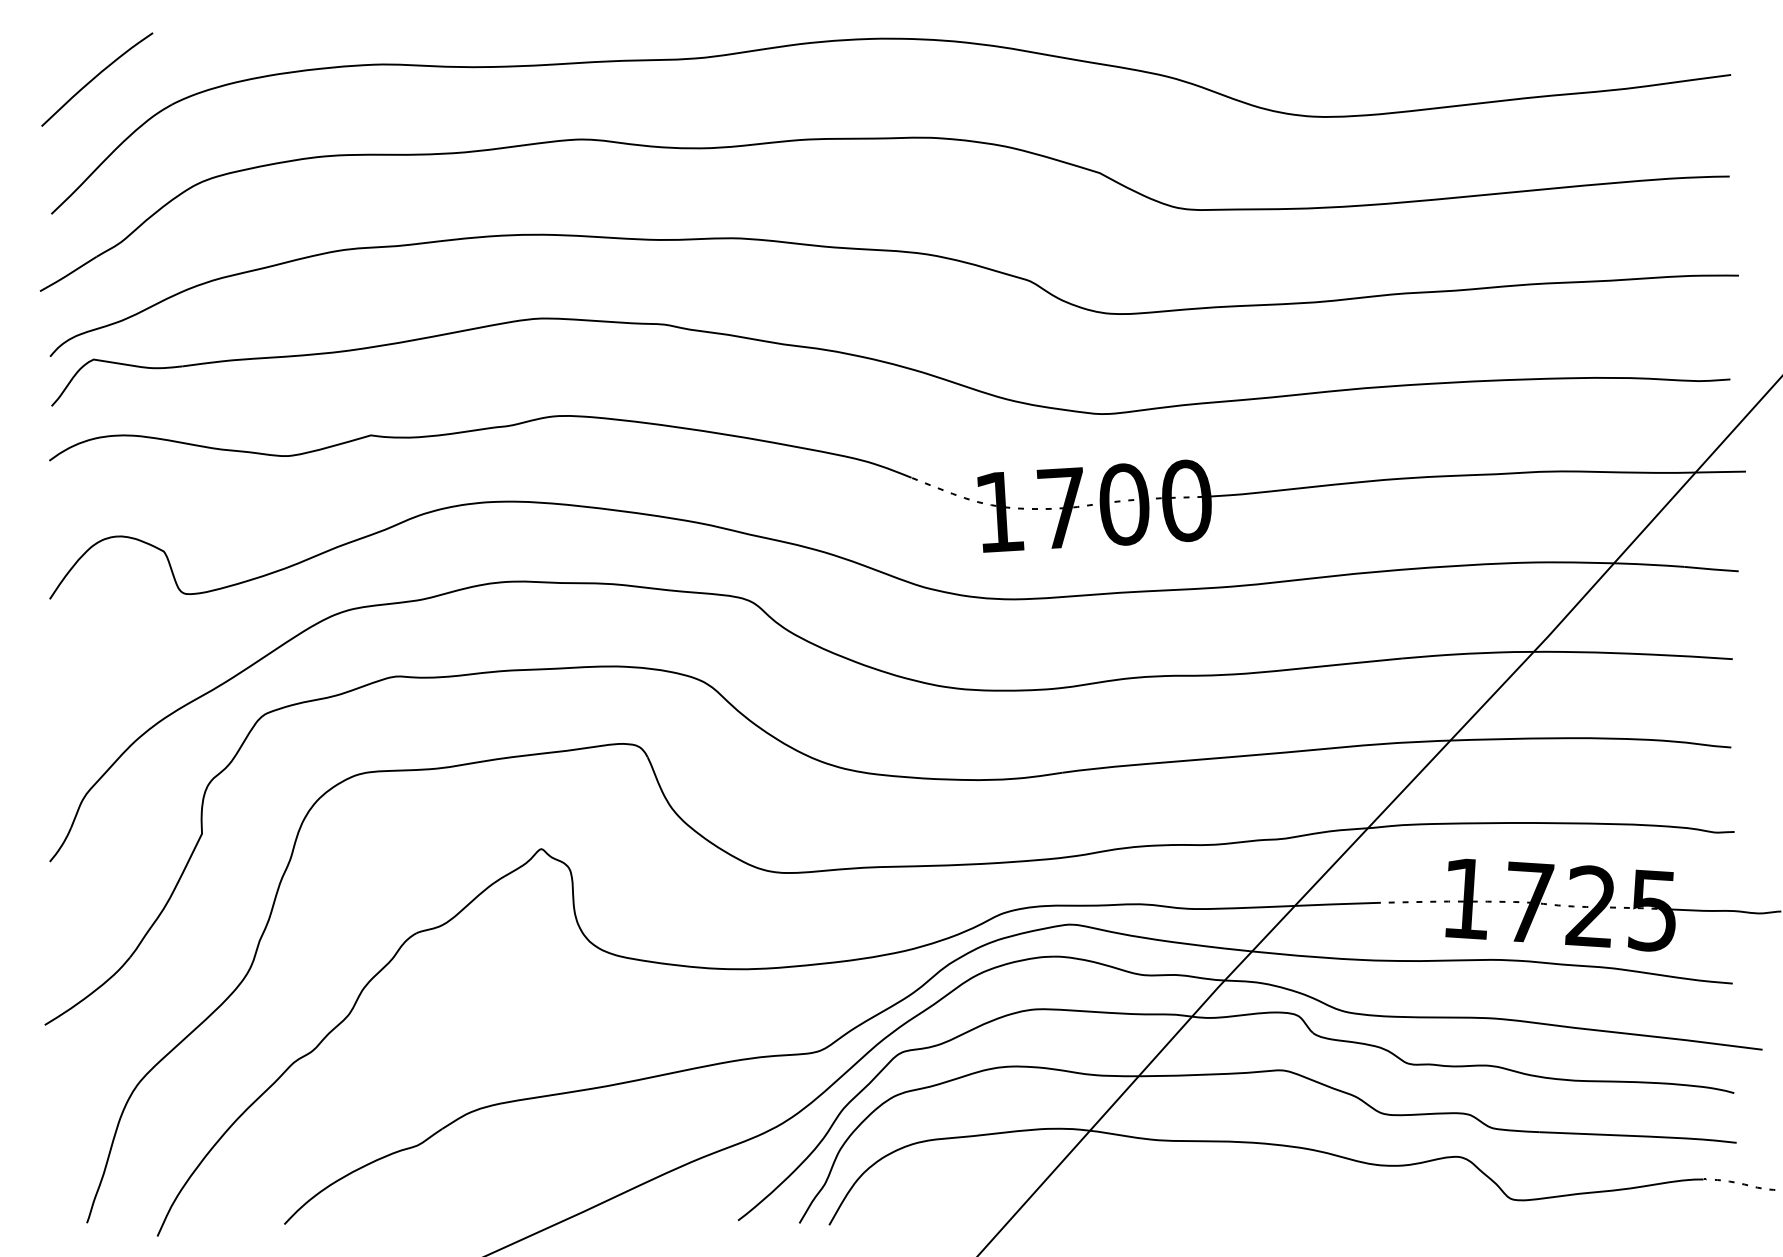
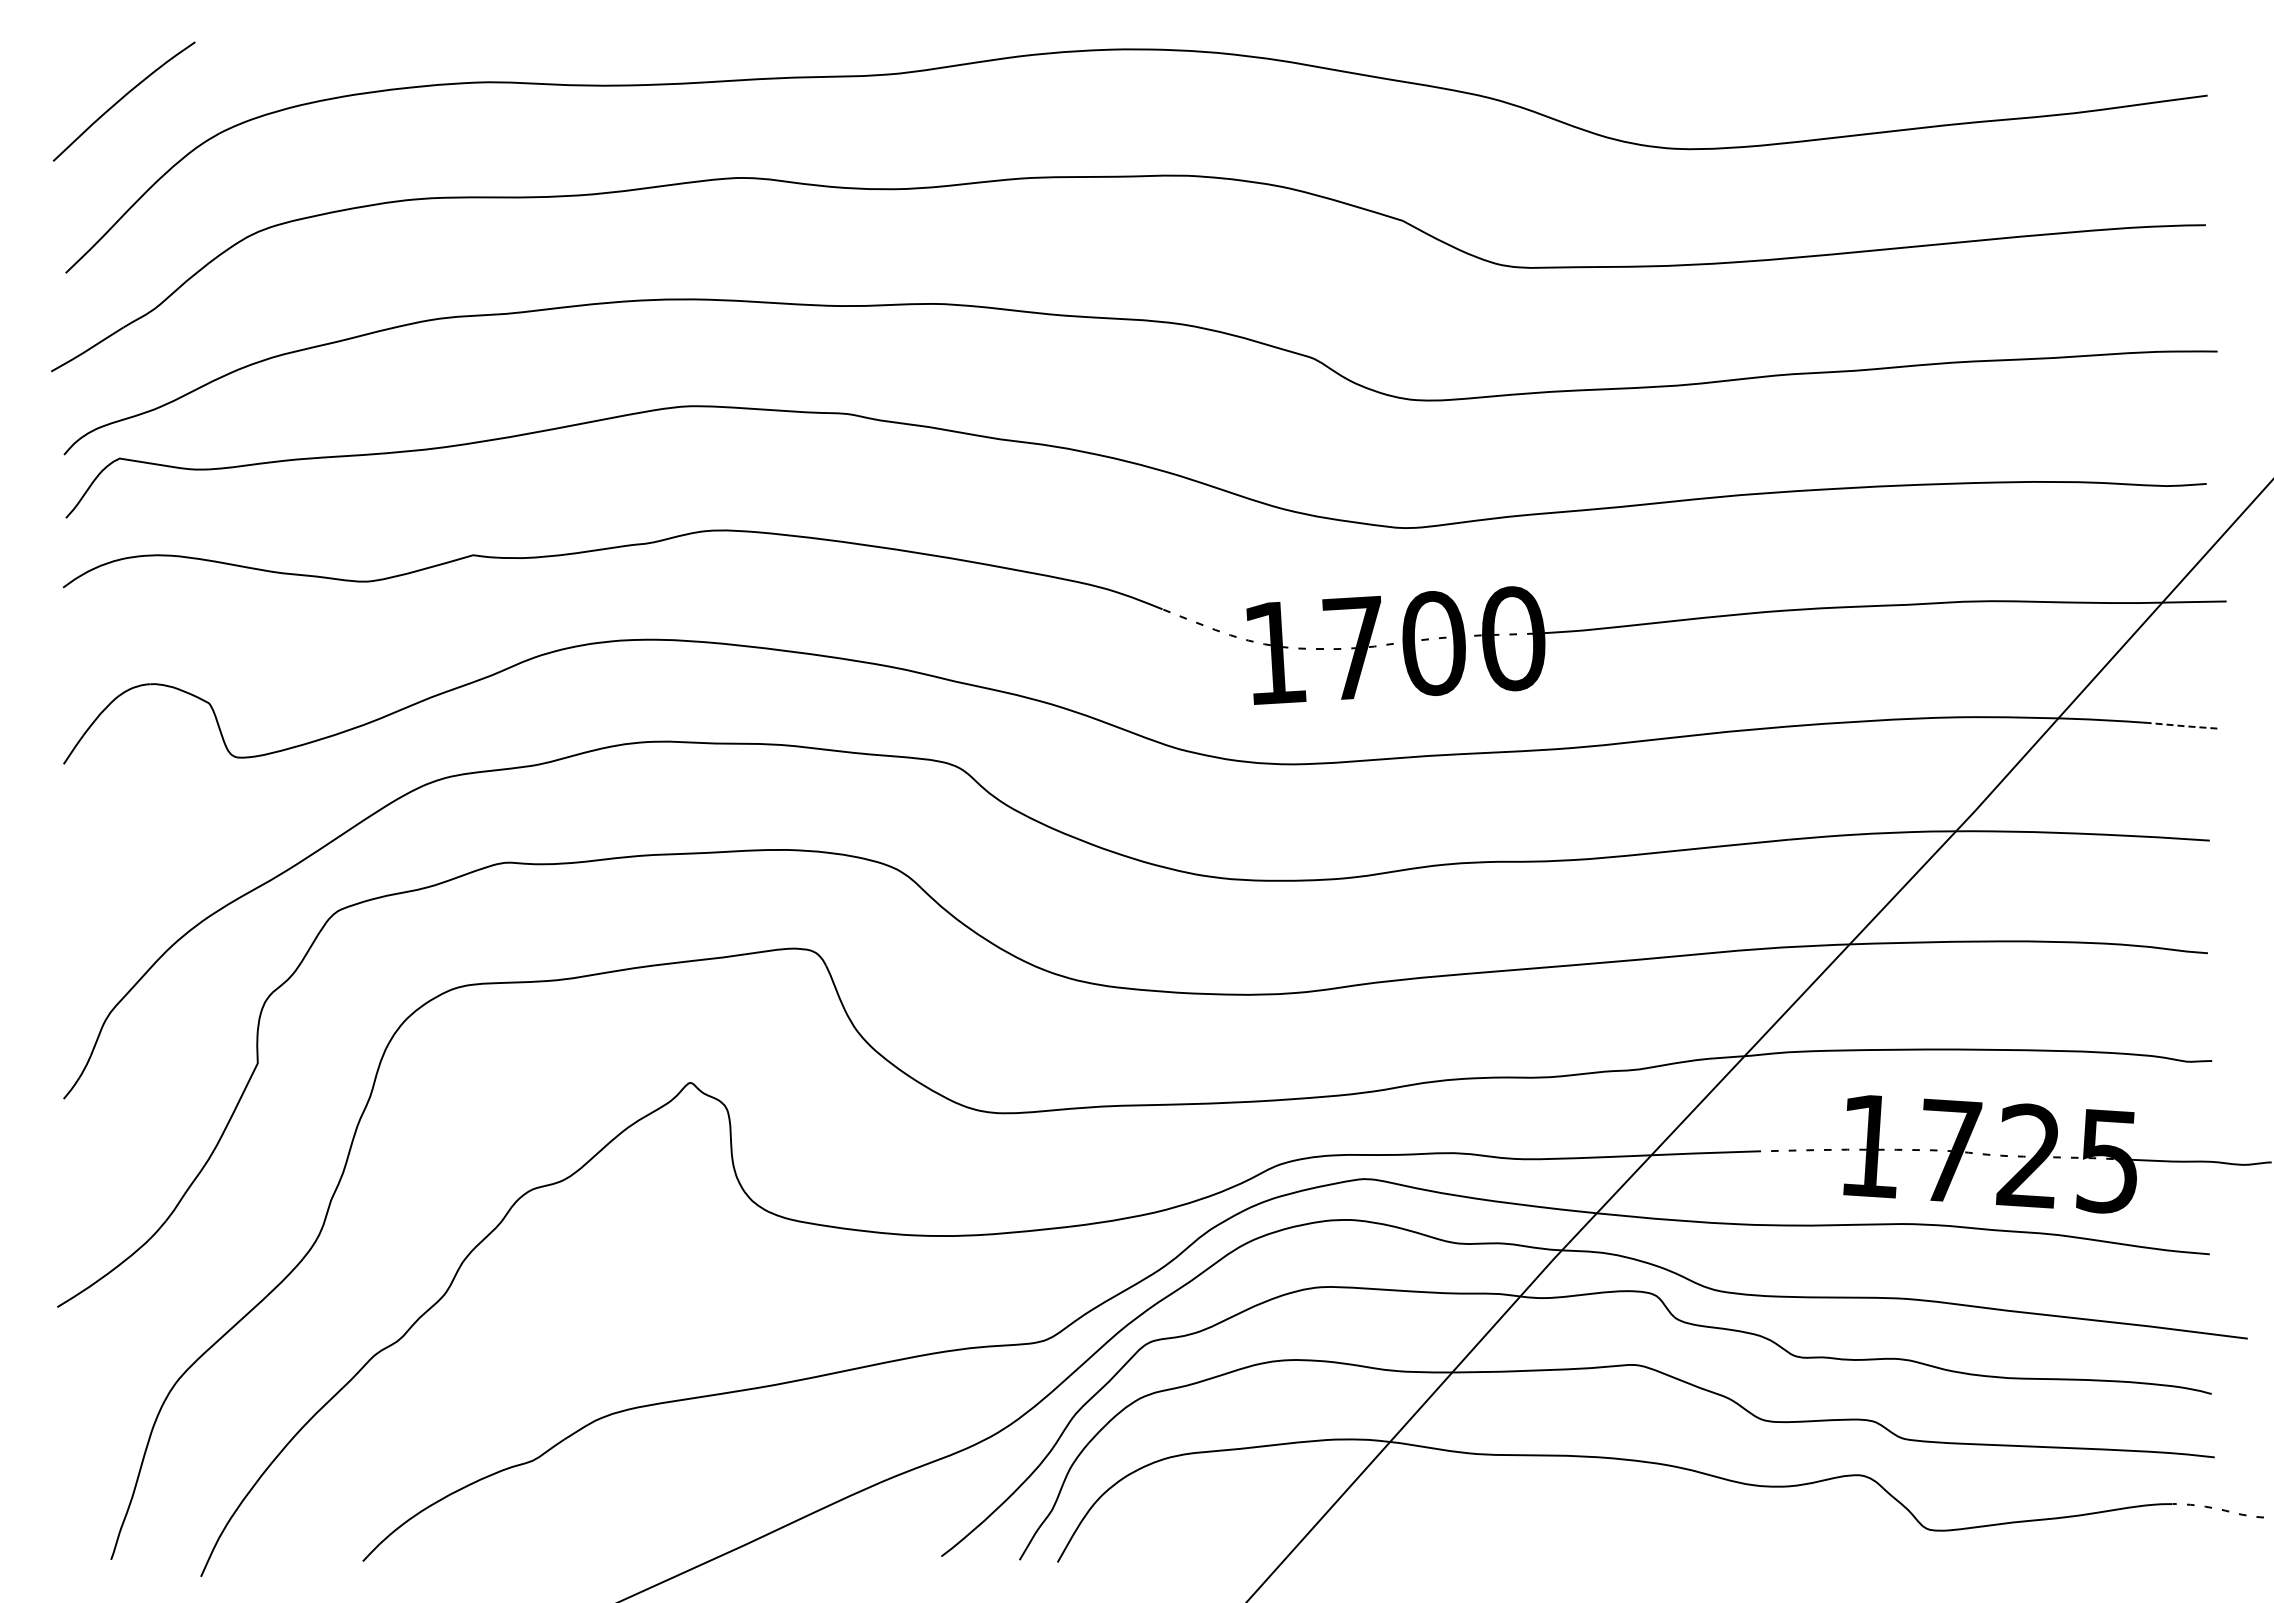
line: (1712, 569) -> (2183, 726), solid -> dashed

